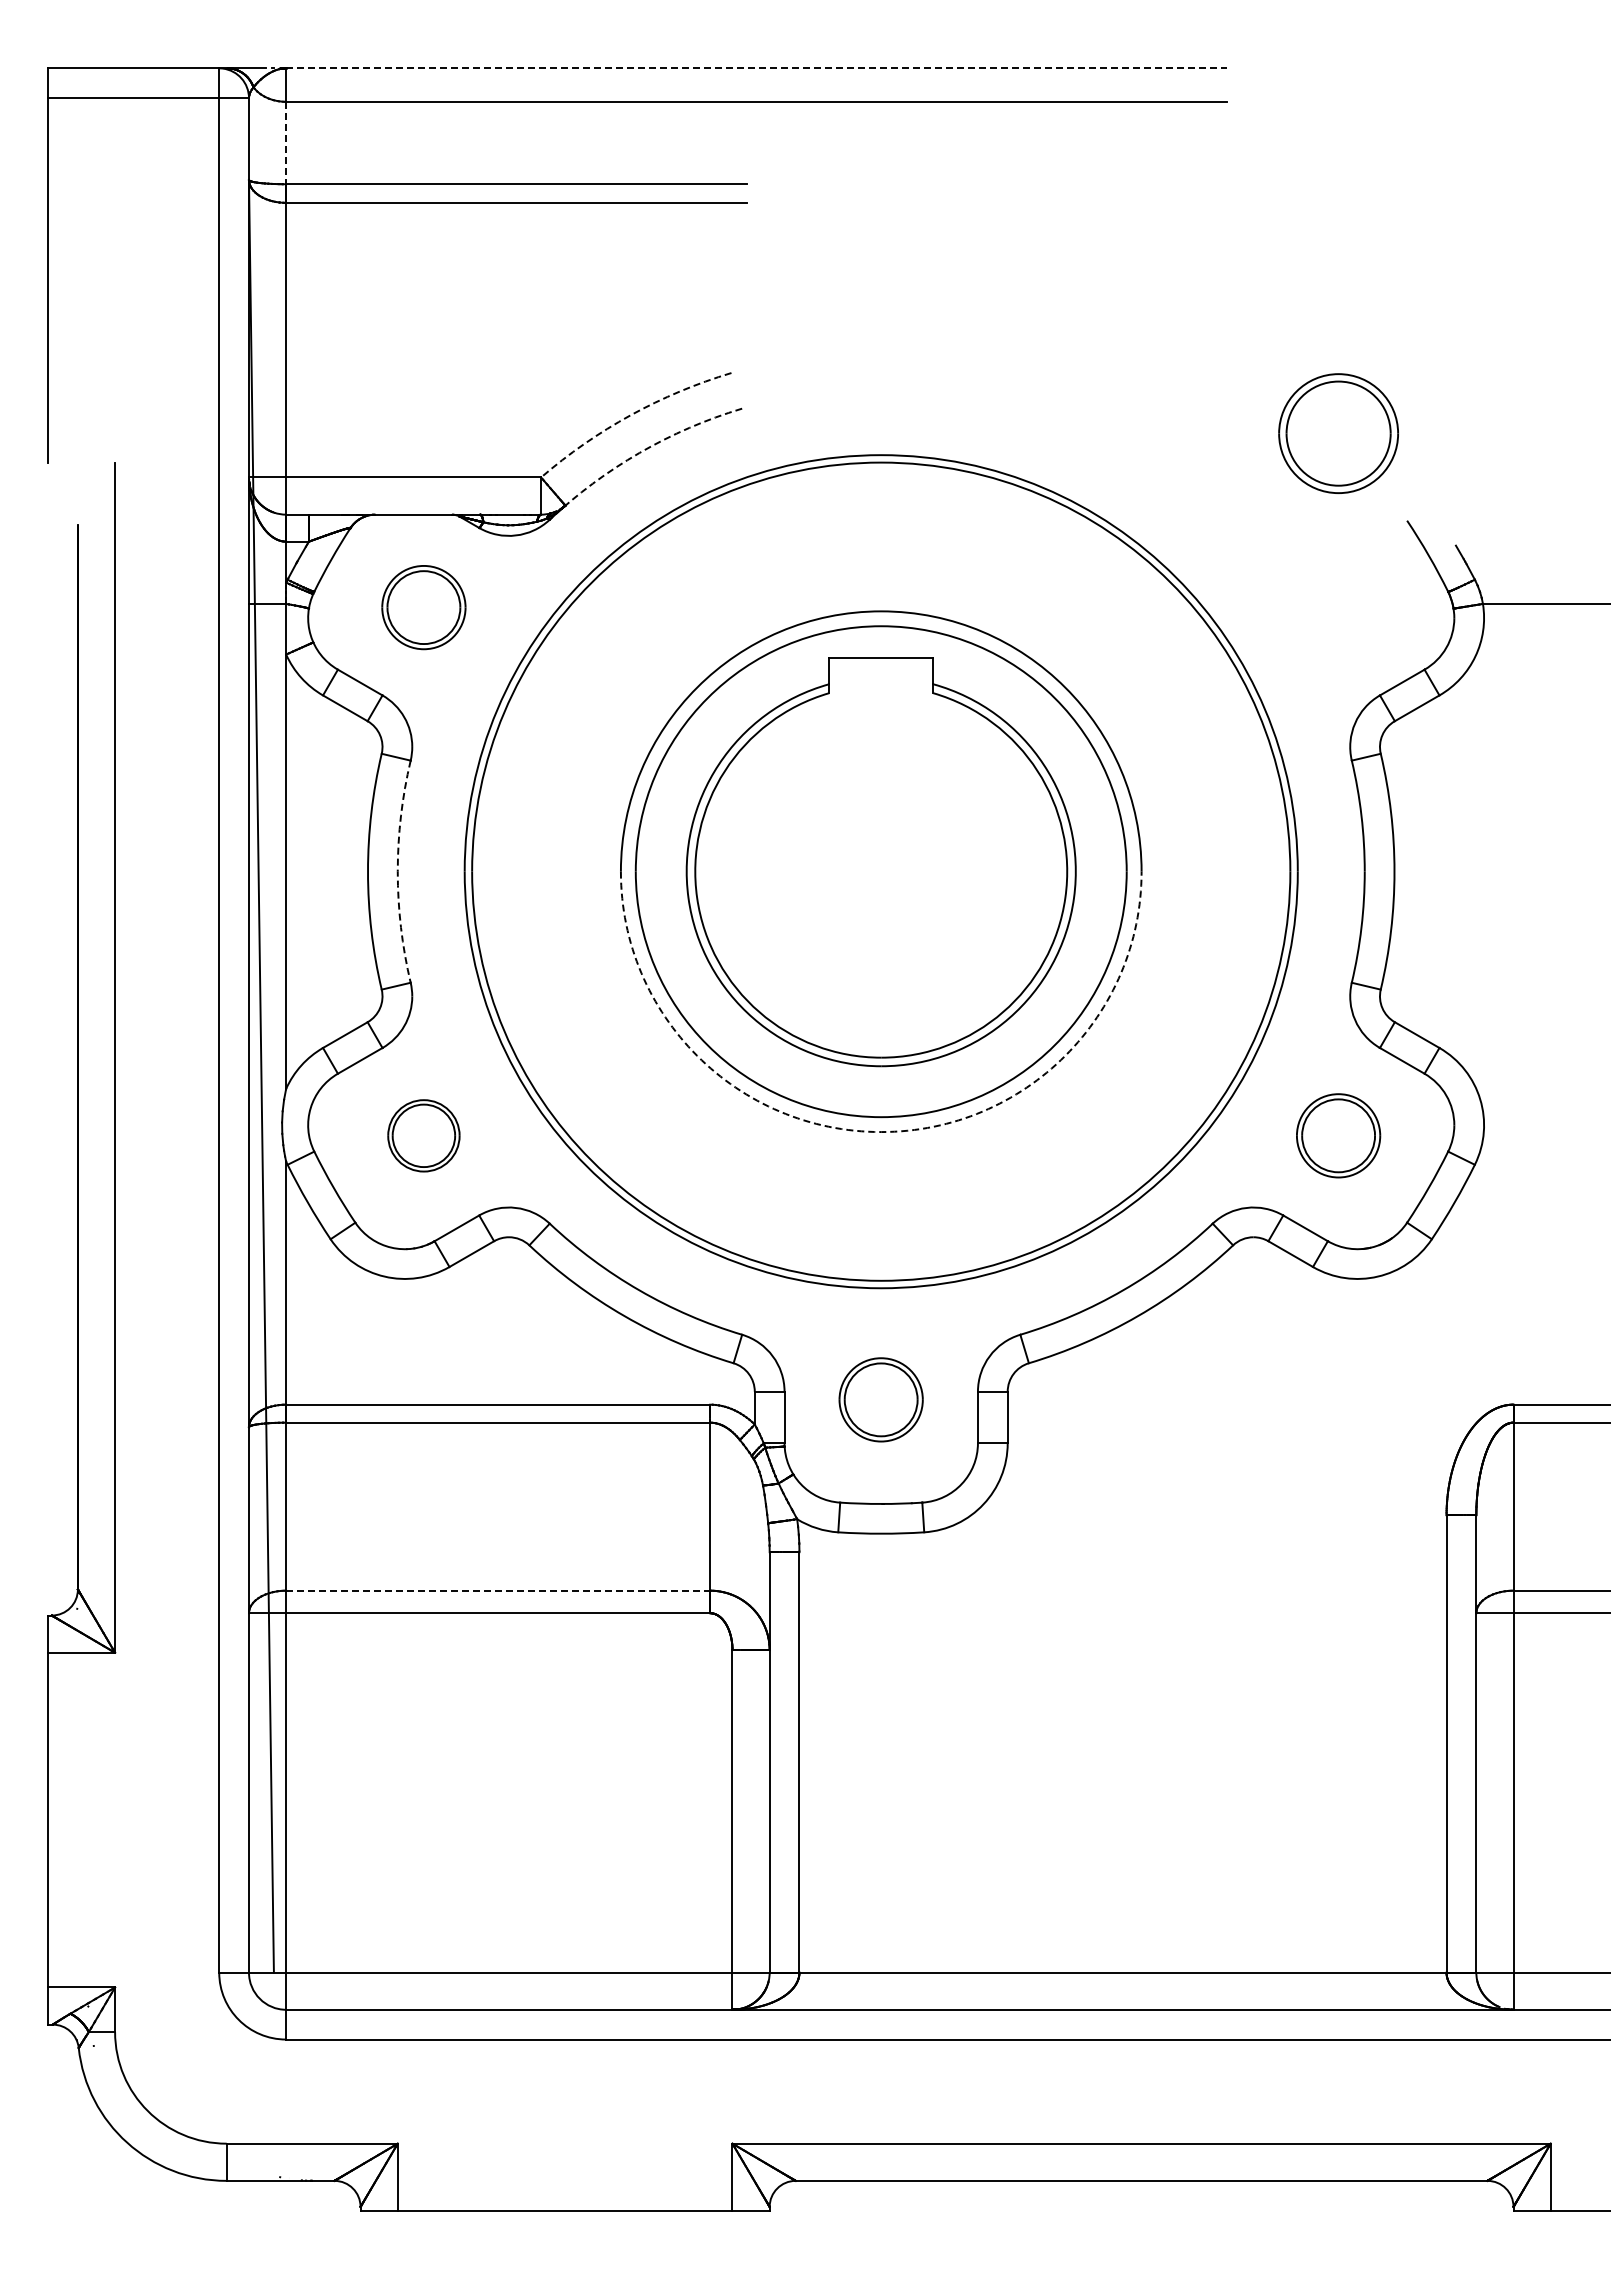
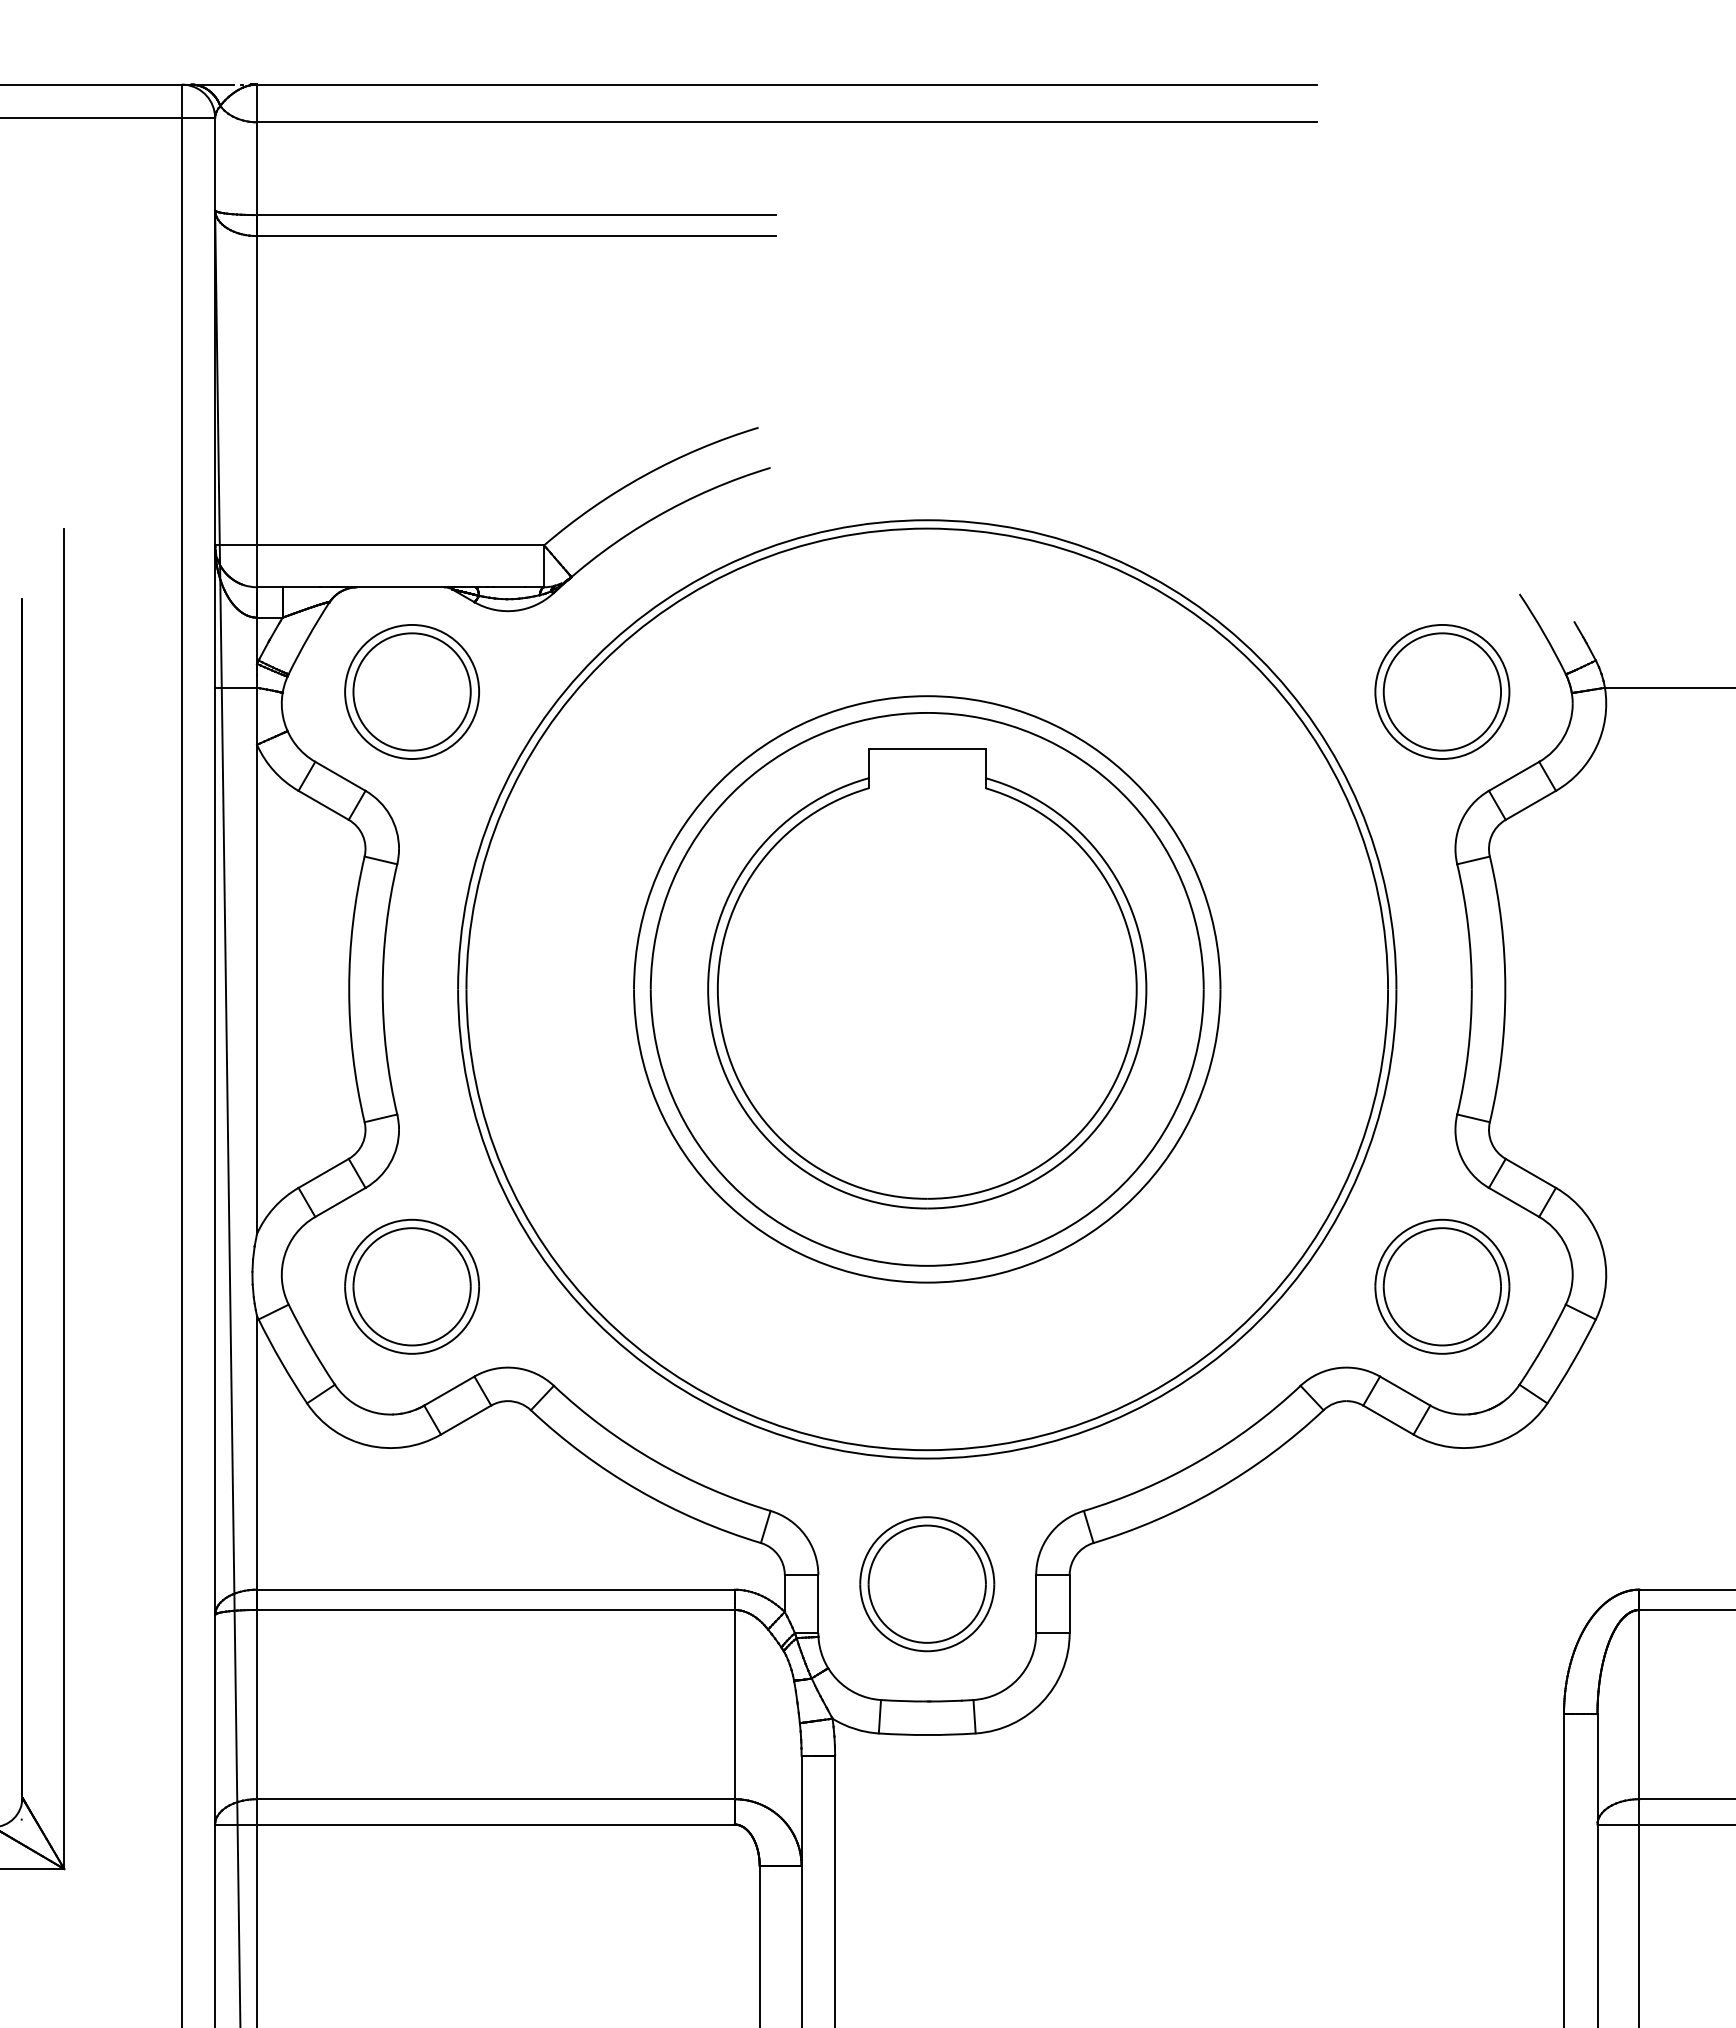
line: (756, 68) -> (786, 84), dashed -> solid
line: (286, 143) -> (257, 169), dashed -> solid
arc: (630, 415) -> (644, 475), dashed -> solid
part: (1338, 433) -> (1442, 691), moved
arc: (639, 452) -> (654, 517), dashed -> solid
part: (423, 607) -> (411, 691), size x1.43
arc: (397, 871) -> (382, 989), dashed -> solid
arc: (881, 1132) -> (927, 1283), dashed -> solid
part: (423, 1135) -> (411, 1286), size x1.67
part: (1338, 1135) -> (1442, 1286), size x1.43
part: (880, 1399) -> (926, 1583), size x1.43
line: (498, 1590) -> (496, 1798), dashed -> solid

